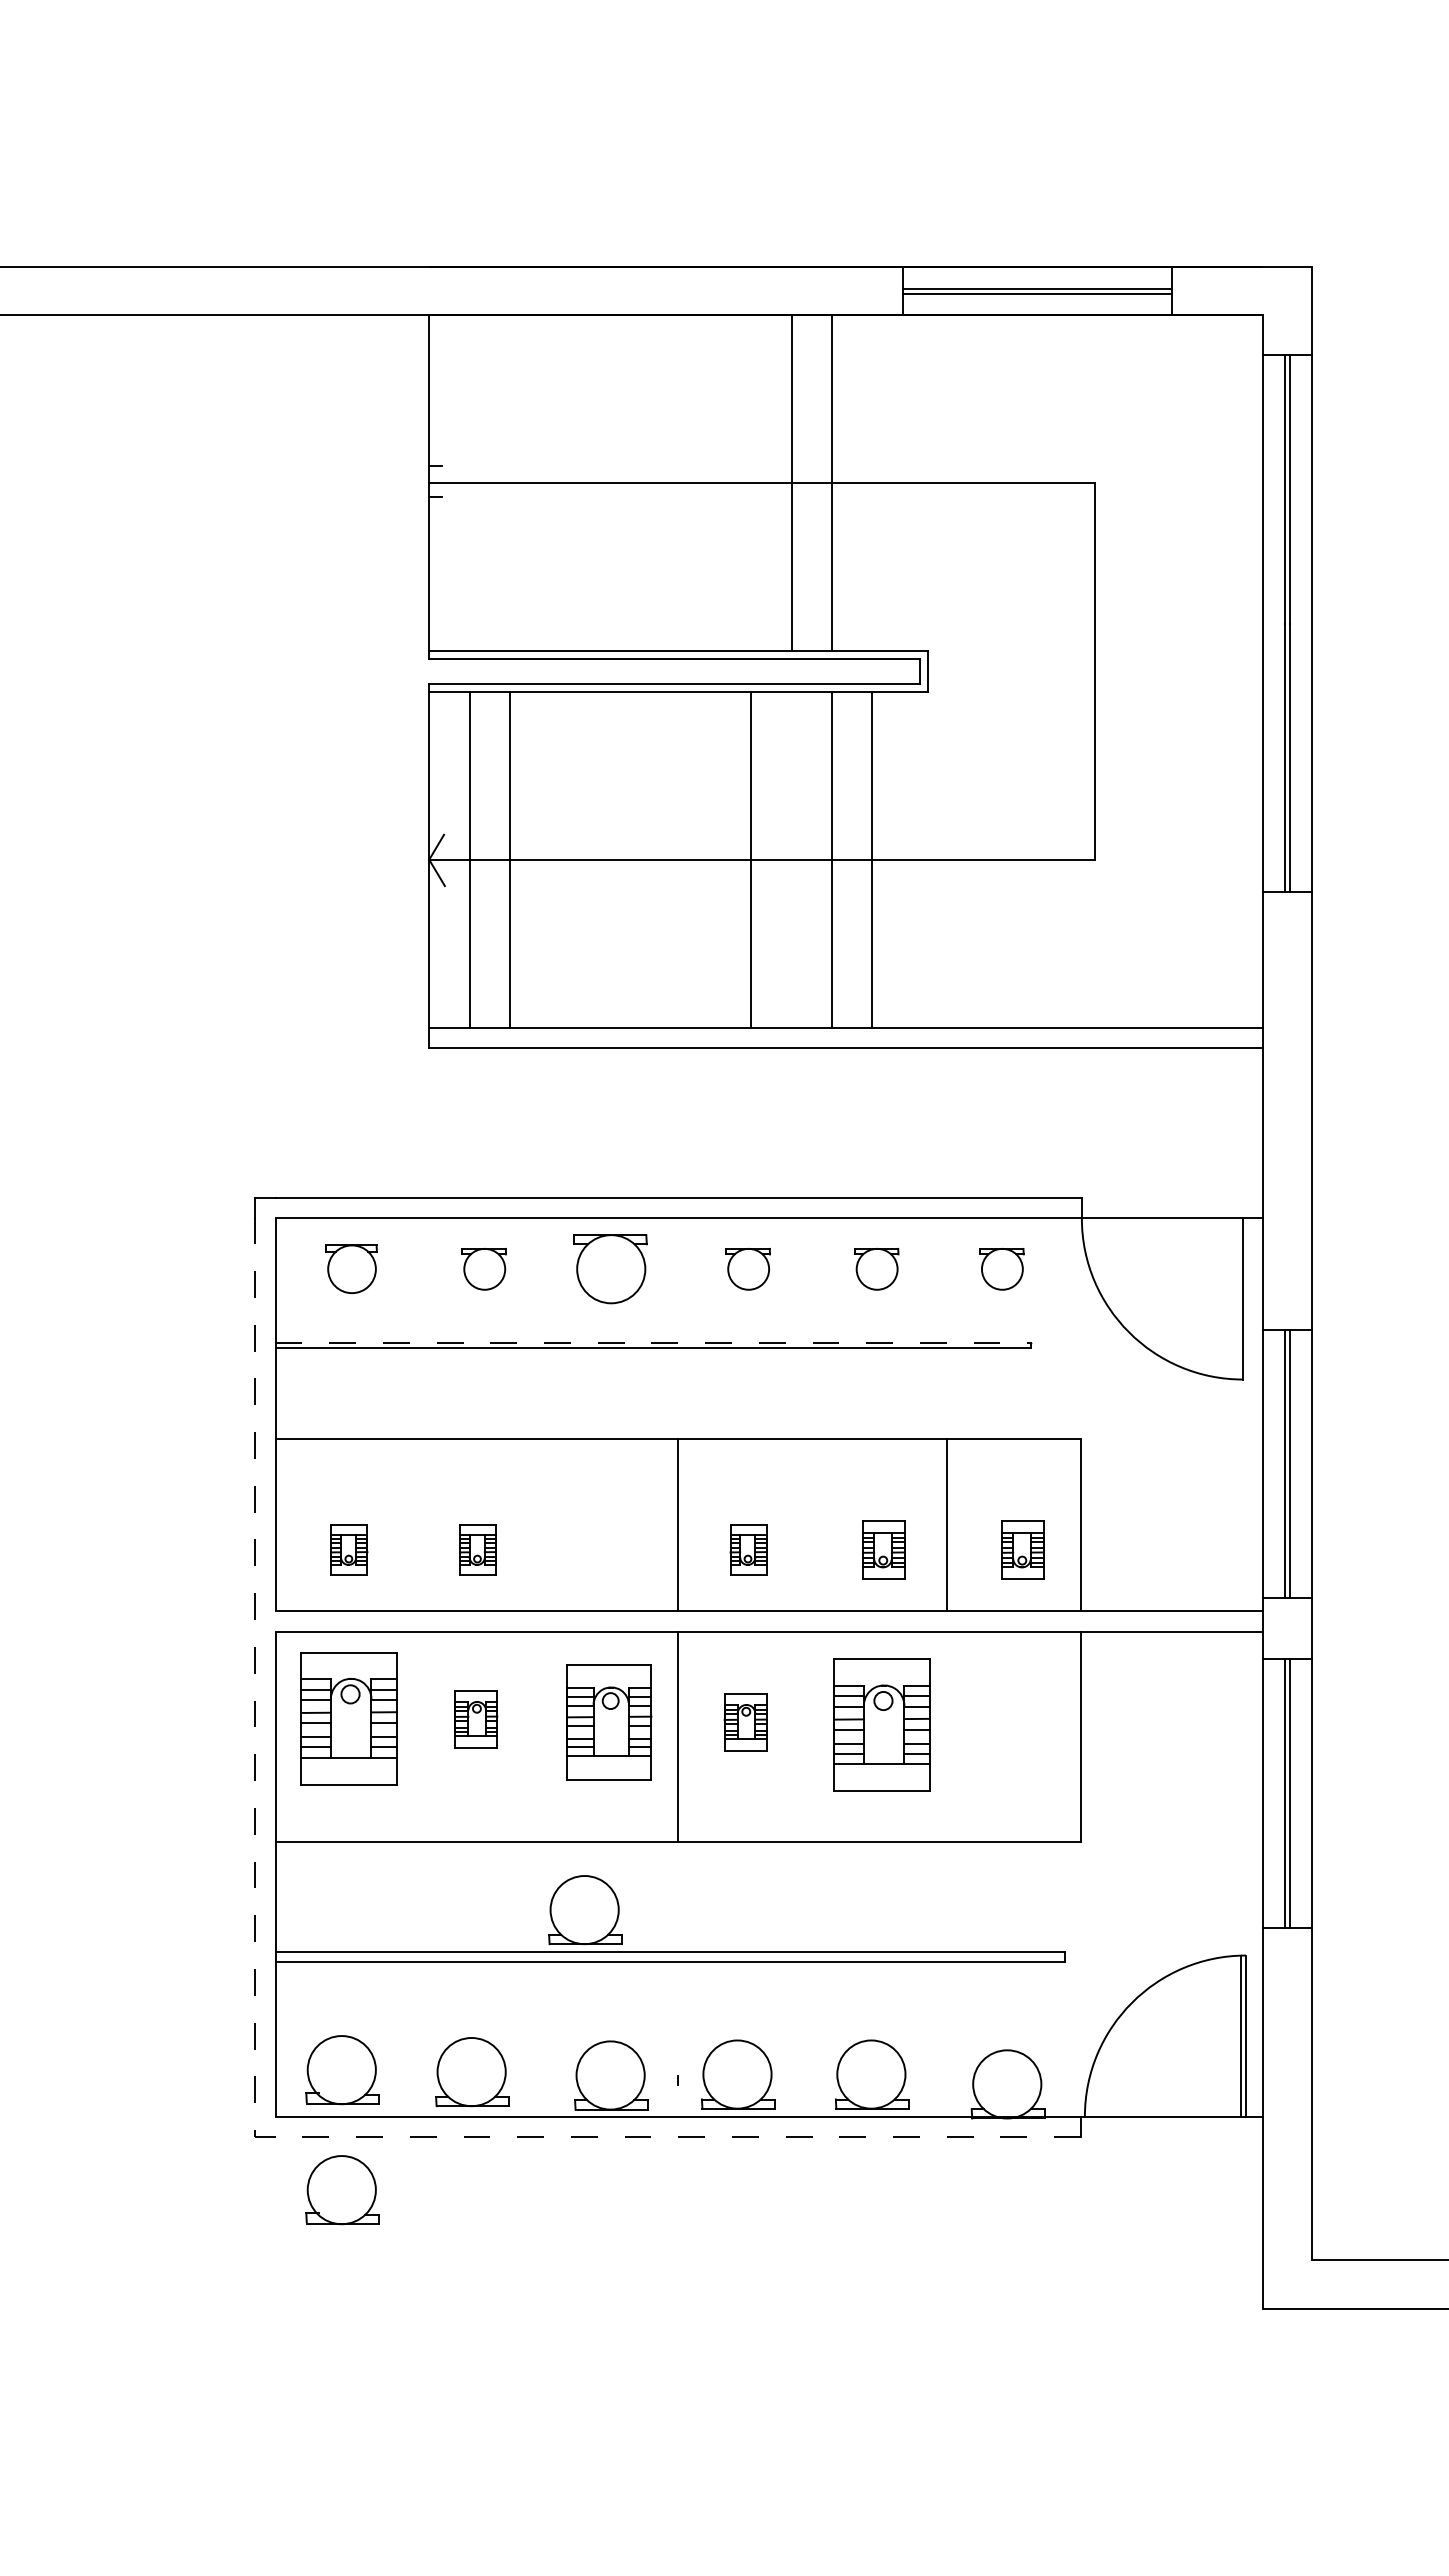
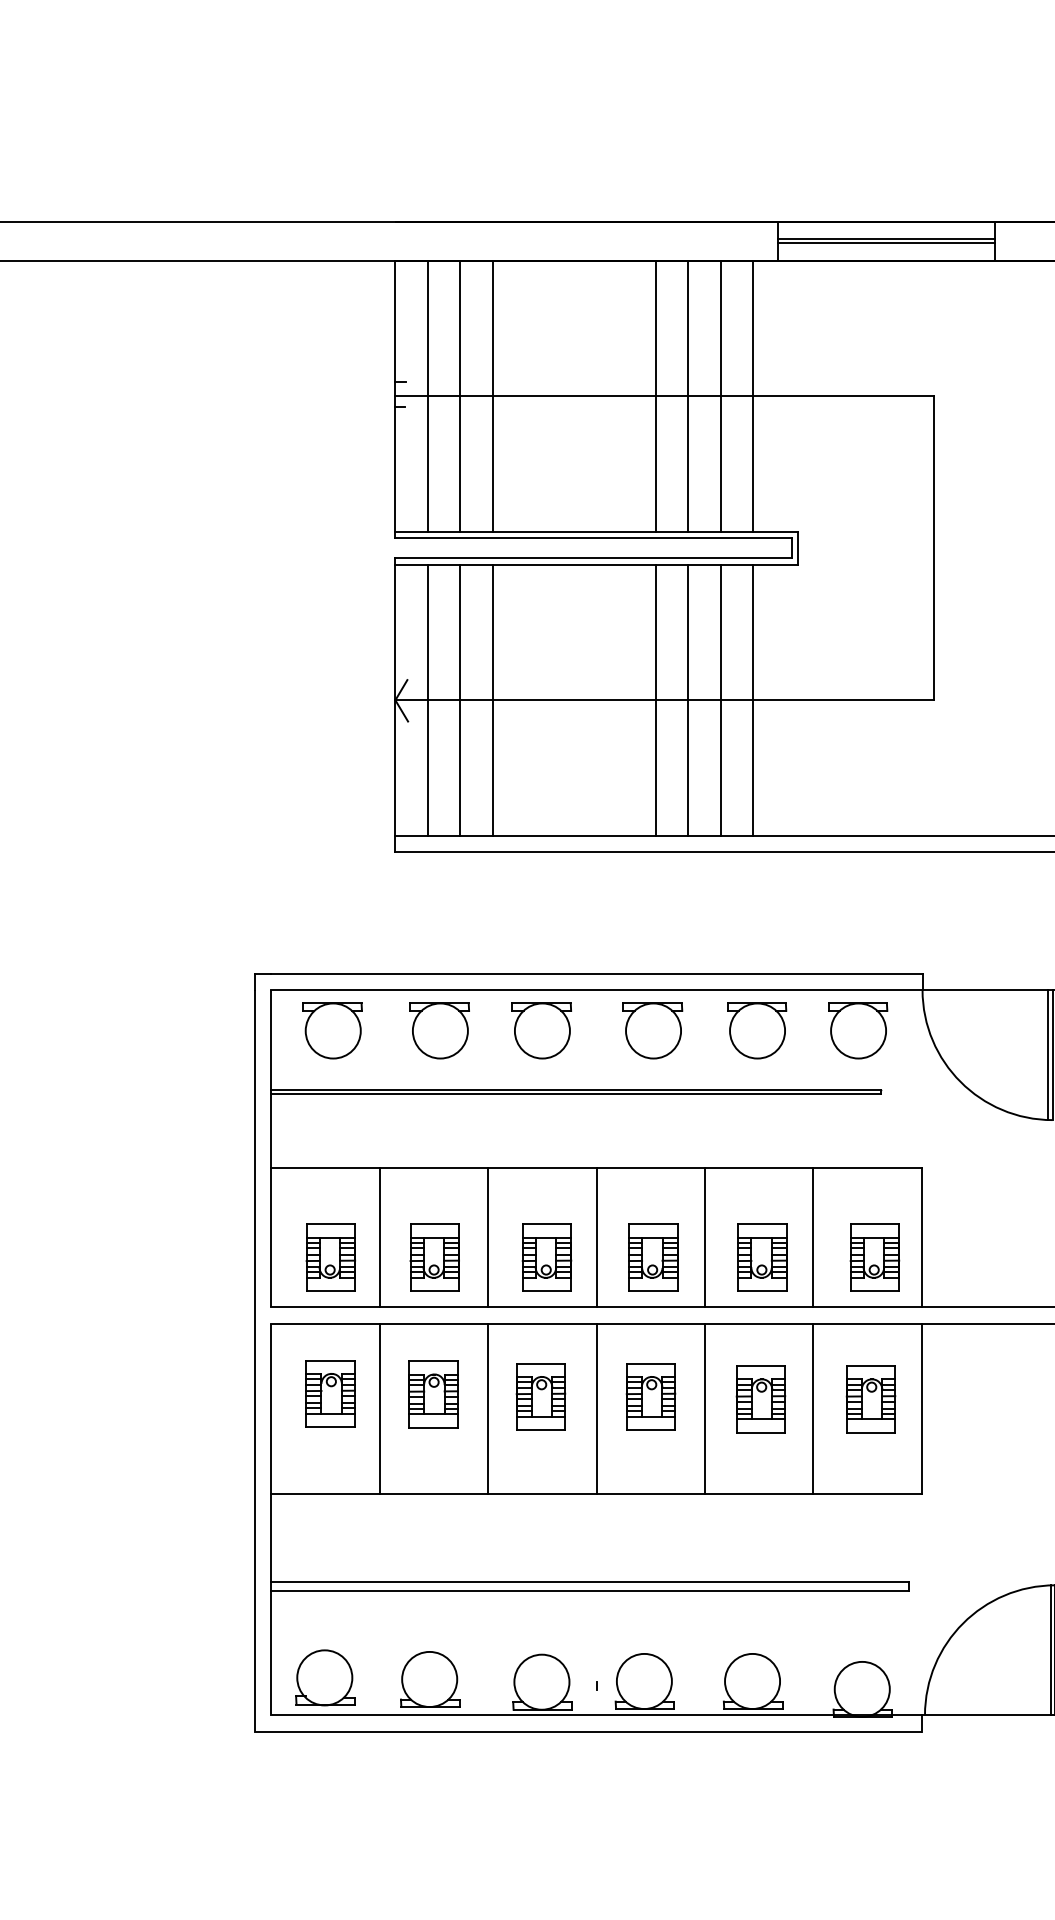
line: (469, 483) -> (427, 396), added
line: (509, 483) -> (460, 396), added
line: (550, 483) -> (493, 396), added
line: (751, 483) -> (655, 396), added
line: (872, 483) -> (753, 396), added
line: (550, 859) -> (493, 700), added
line: (791, 859) -> (688, 700), added
part: (351, 1269) -> (332, 1031), size x1.43
part: (484, 1269) -> (440, 1031), size x1.67
part: (748, 1269) -> (653, 1031), size x1.67
part: (876, 1269) -> (756, 1031), size x1.67
part: (1001, 1269) -> (857, 1031), size x1.67
line: (1237, 1298) -> (1048, 1054), added
line: (653, 1342) -> (576, 1090), dashed -> solid
line: (409, 1525) -> (379, 1237), added
line: (544, 1525) -> (488, 1237), added
line: (812, 1525) -> (704, 1237), added
part: (349, 1549) -> (331, 1257), size x1.67
part: (477, 1549) -> (434, 1257), size x1.67
part: (616, 1549) -> (546, 1257), added
part: (748, 1549) -> (653, 1257), size x1.67
part: (883, 1549) -> (762, 1257), size x1.43
part: (1022, 1549) -> (874, 1257), size x1.43
part: (348, 1718) -> (330, 1393), size x0.62
part: (476, 1719) -> (433, 1394), size x1.43
part: (609, 1722) -> (541, 1397), size x0.71
part: (745, 1722) -> (650, 1397), size x1.43
part: (881, 1725) -> (760, 1399), size x0.62
part: (1017, 1725) -> (870, 1399), added
line: (409, 1736) -> (379, 1408), added
line: (544, 1736) -> (488, 1408), added
line: (812, 1736) -> (704, 1408), added
line: (946, 1736) -> (813, 1408), added
part: (585, 1910) -> (521, 1548), removed
line: (255, 2090) -> (255, 1694), dashed -> solid
part: (342, 2190) -> (325, 1775), removed

